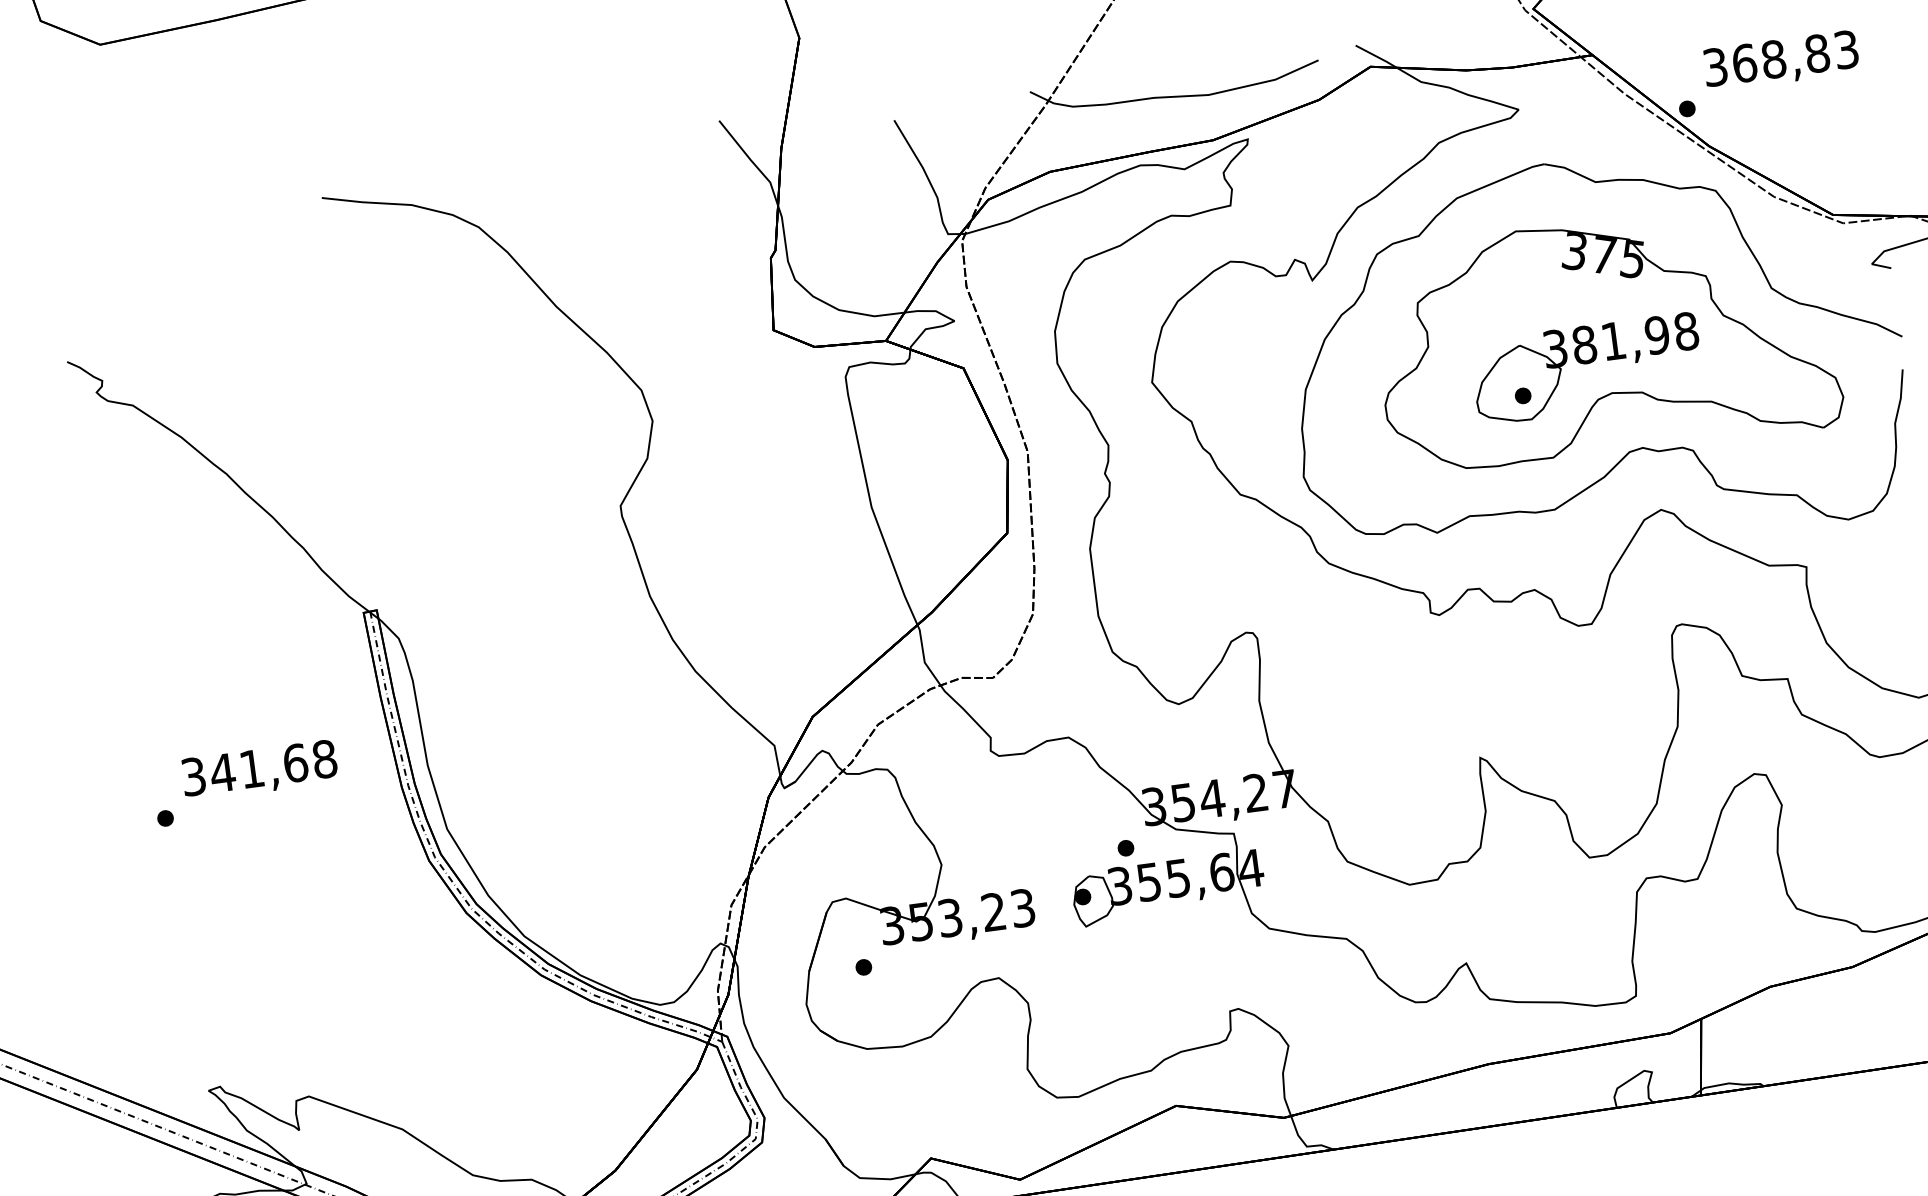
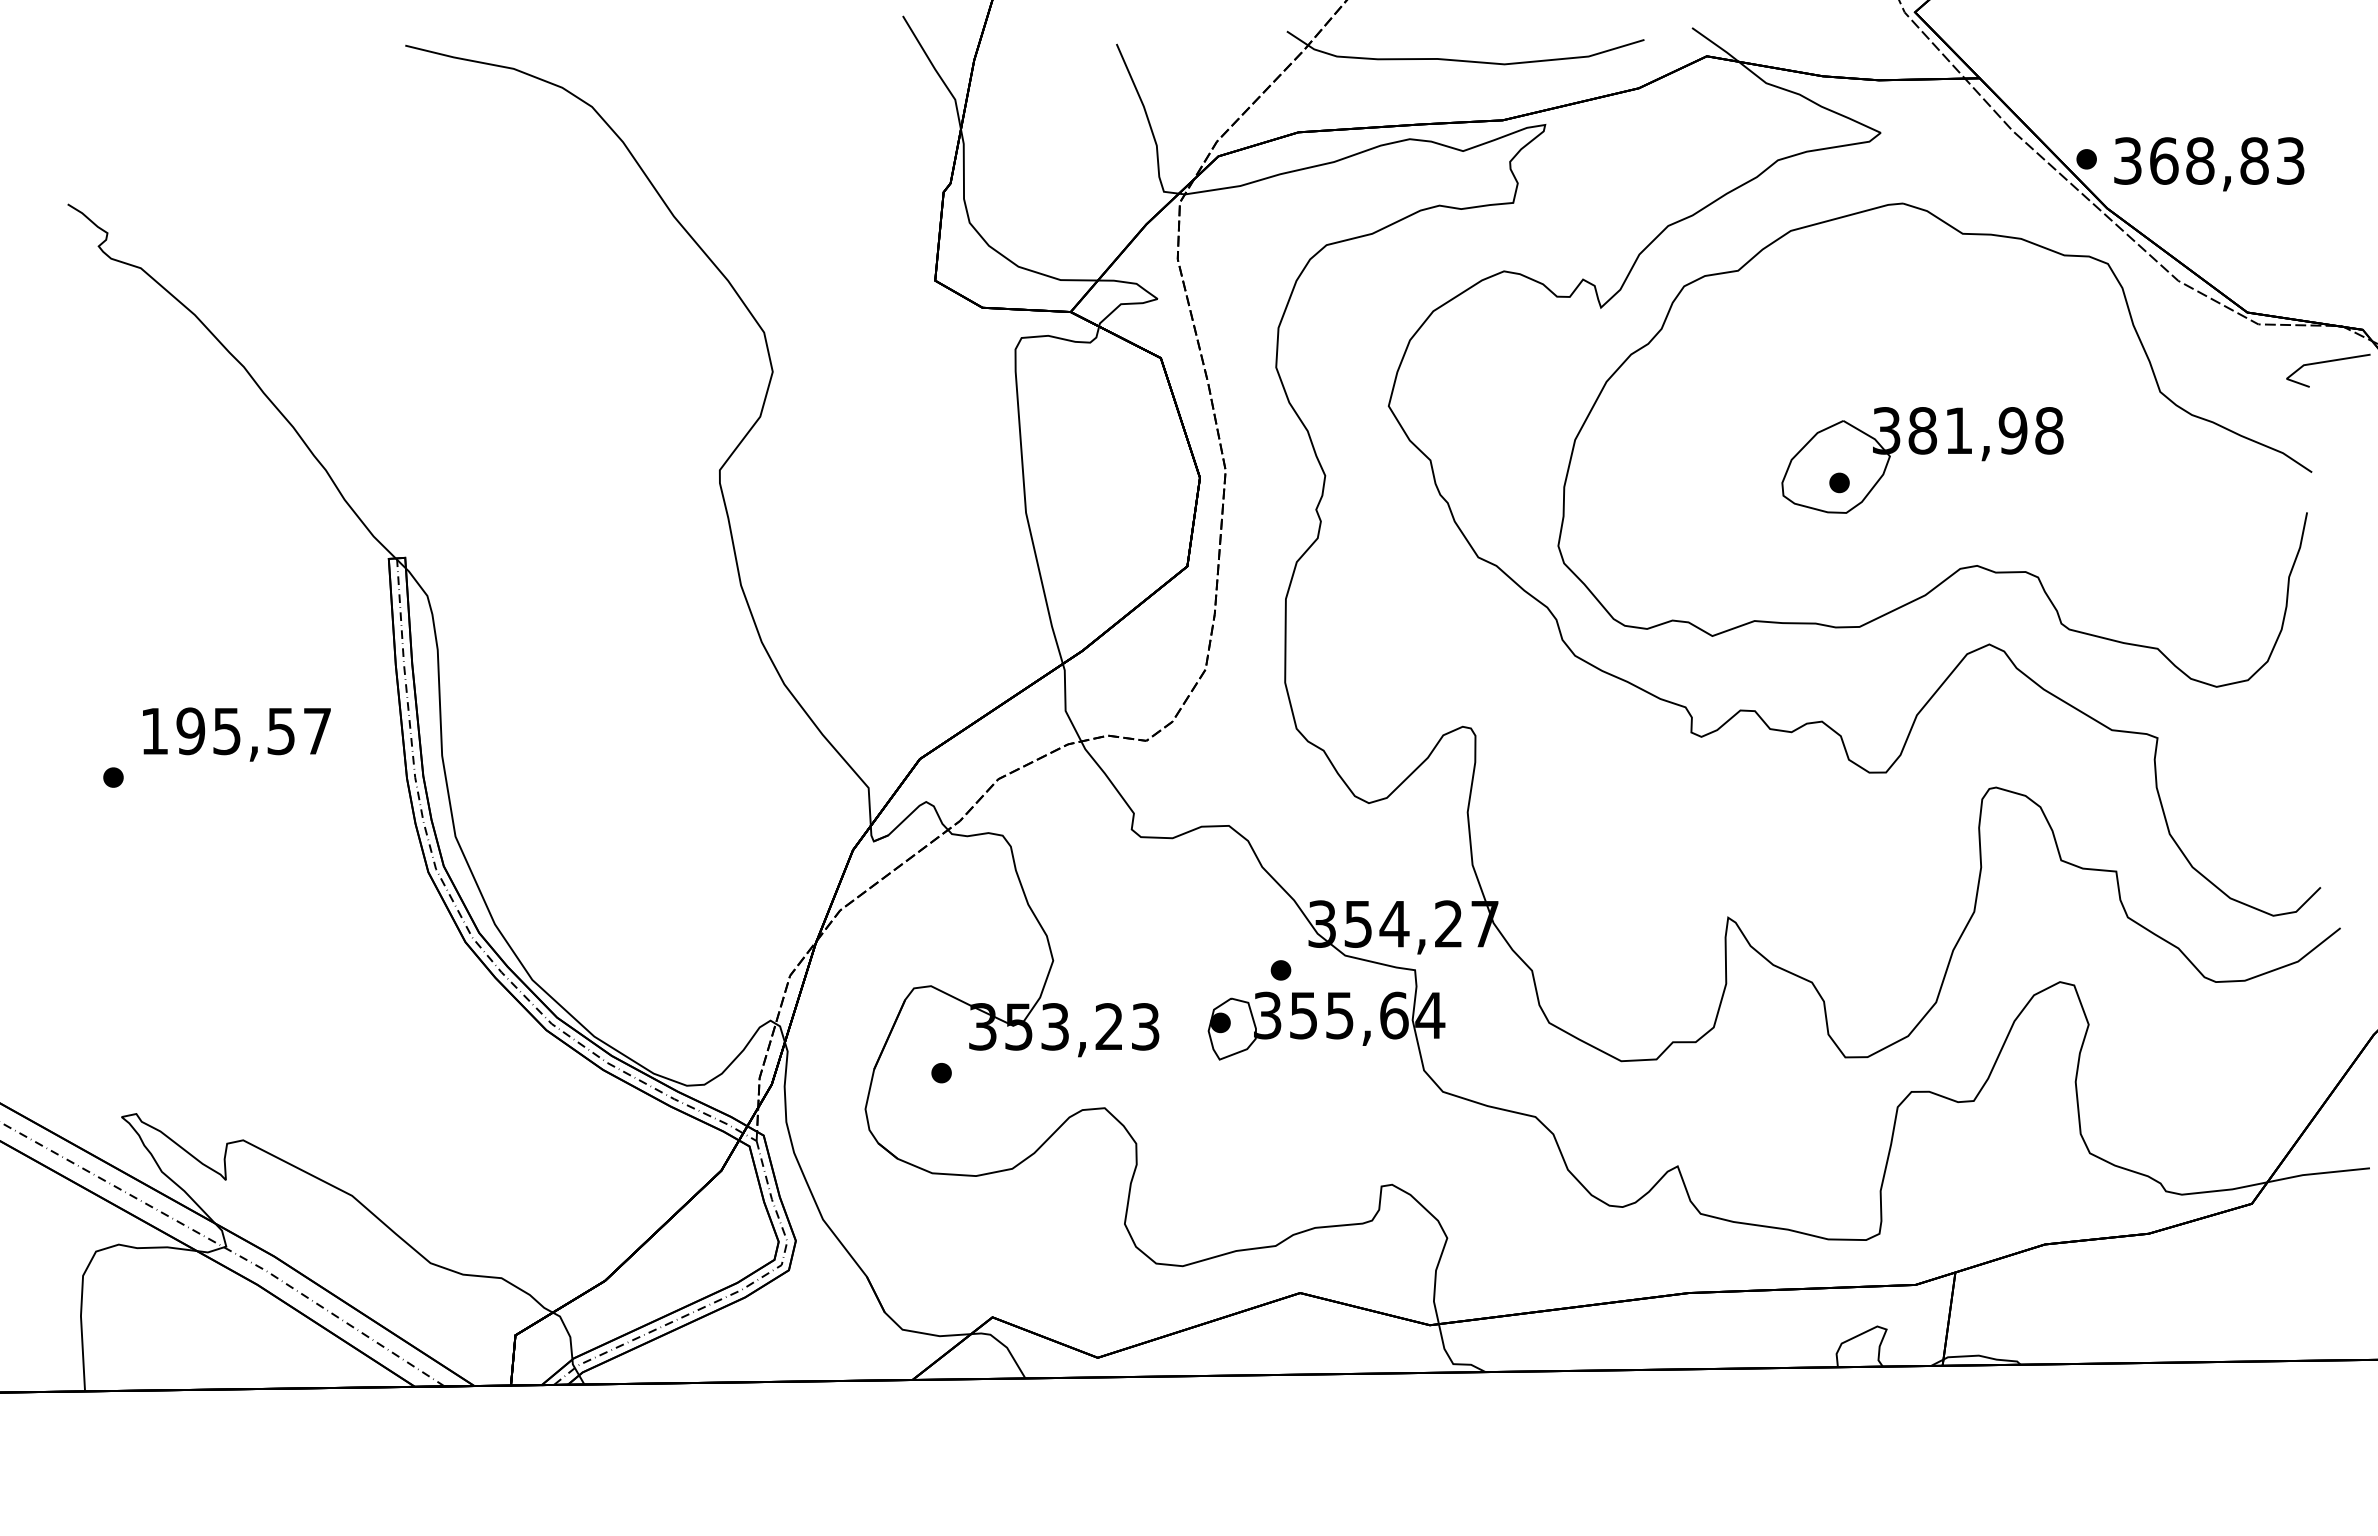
text: (1781, 61) -> (2209, 164), moved
part: (1606, 337) -> (1950, 425), removed
text: (259, 768) -> (236, 731), 341,68 -> 195,57

